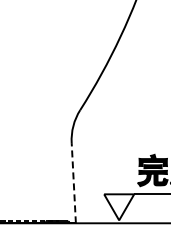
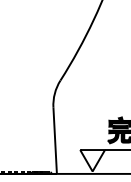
line: (73, 182) -> (54, 140), dashed -> solid

